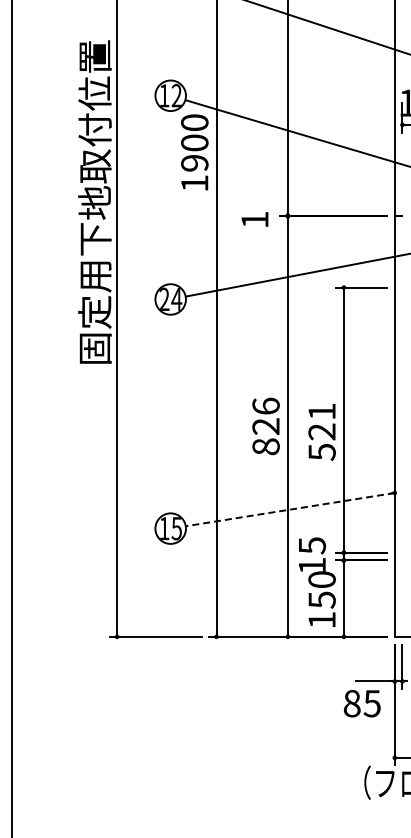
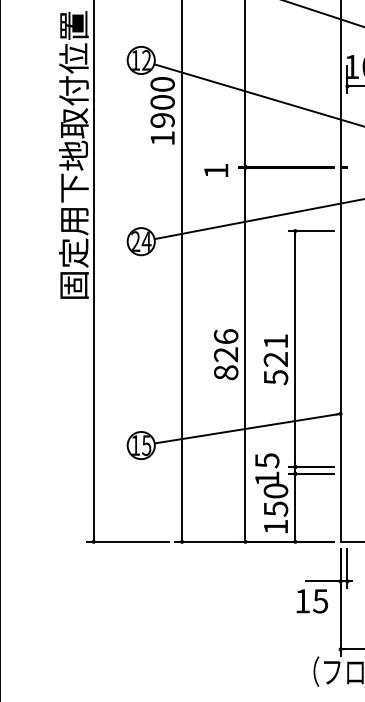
line: (290, 509) -> (247, 428), dashed -> solid
text: (351, 703) -> (302, 601), 85 -> 15

